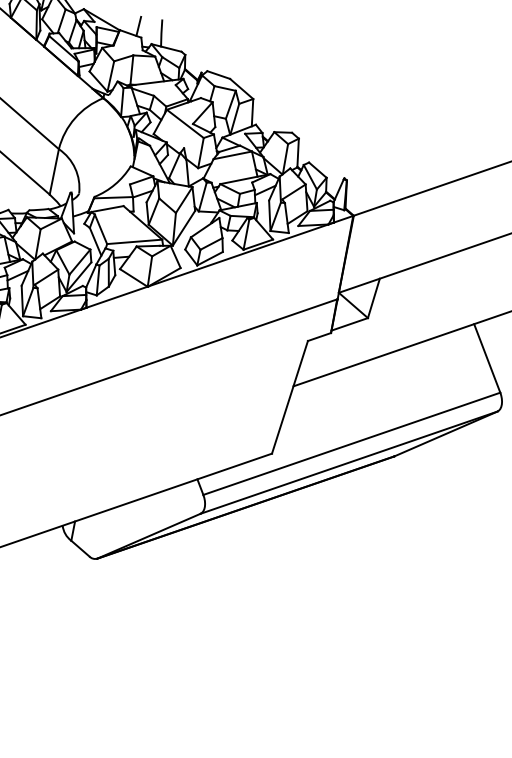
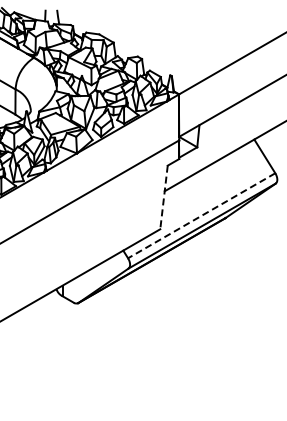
line: (289, 397) -> (163, 197), solid -> dashed
line: (351, 445) -> (201, 216), solid -> dashed

